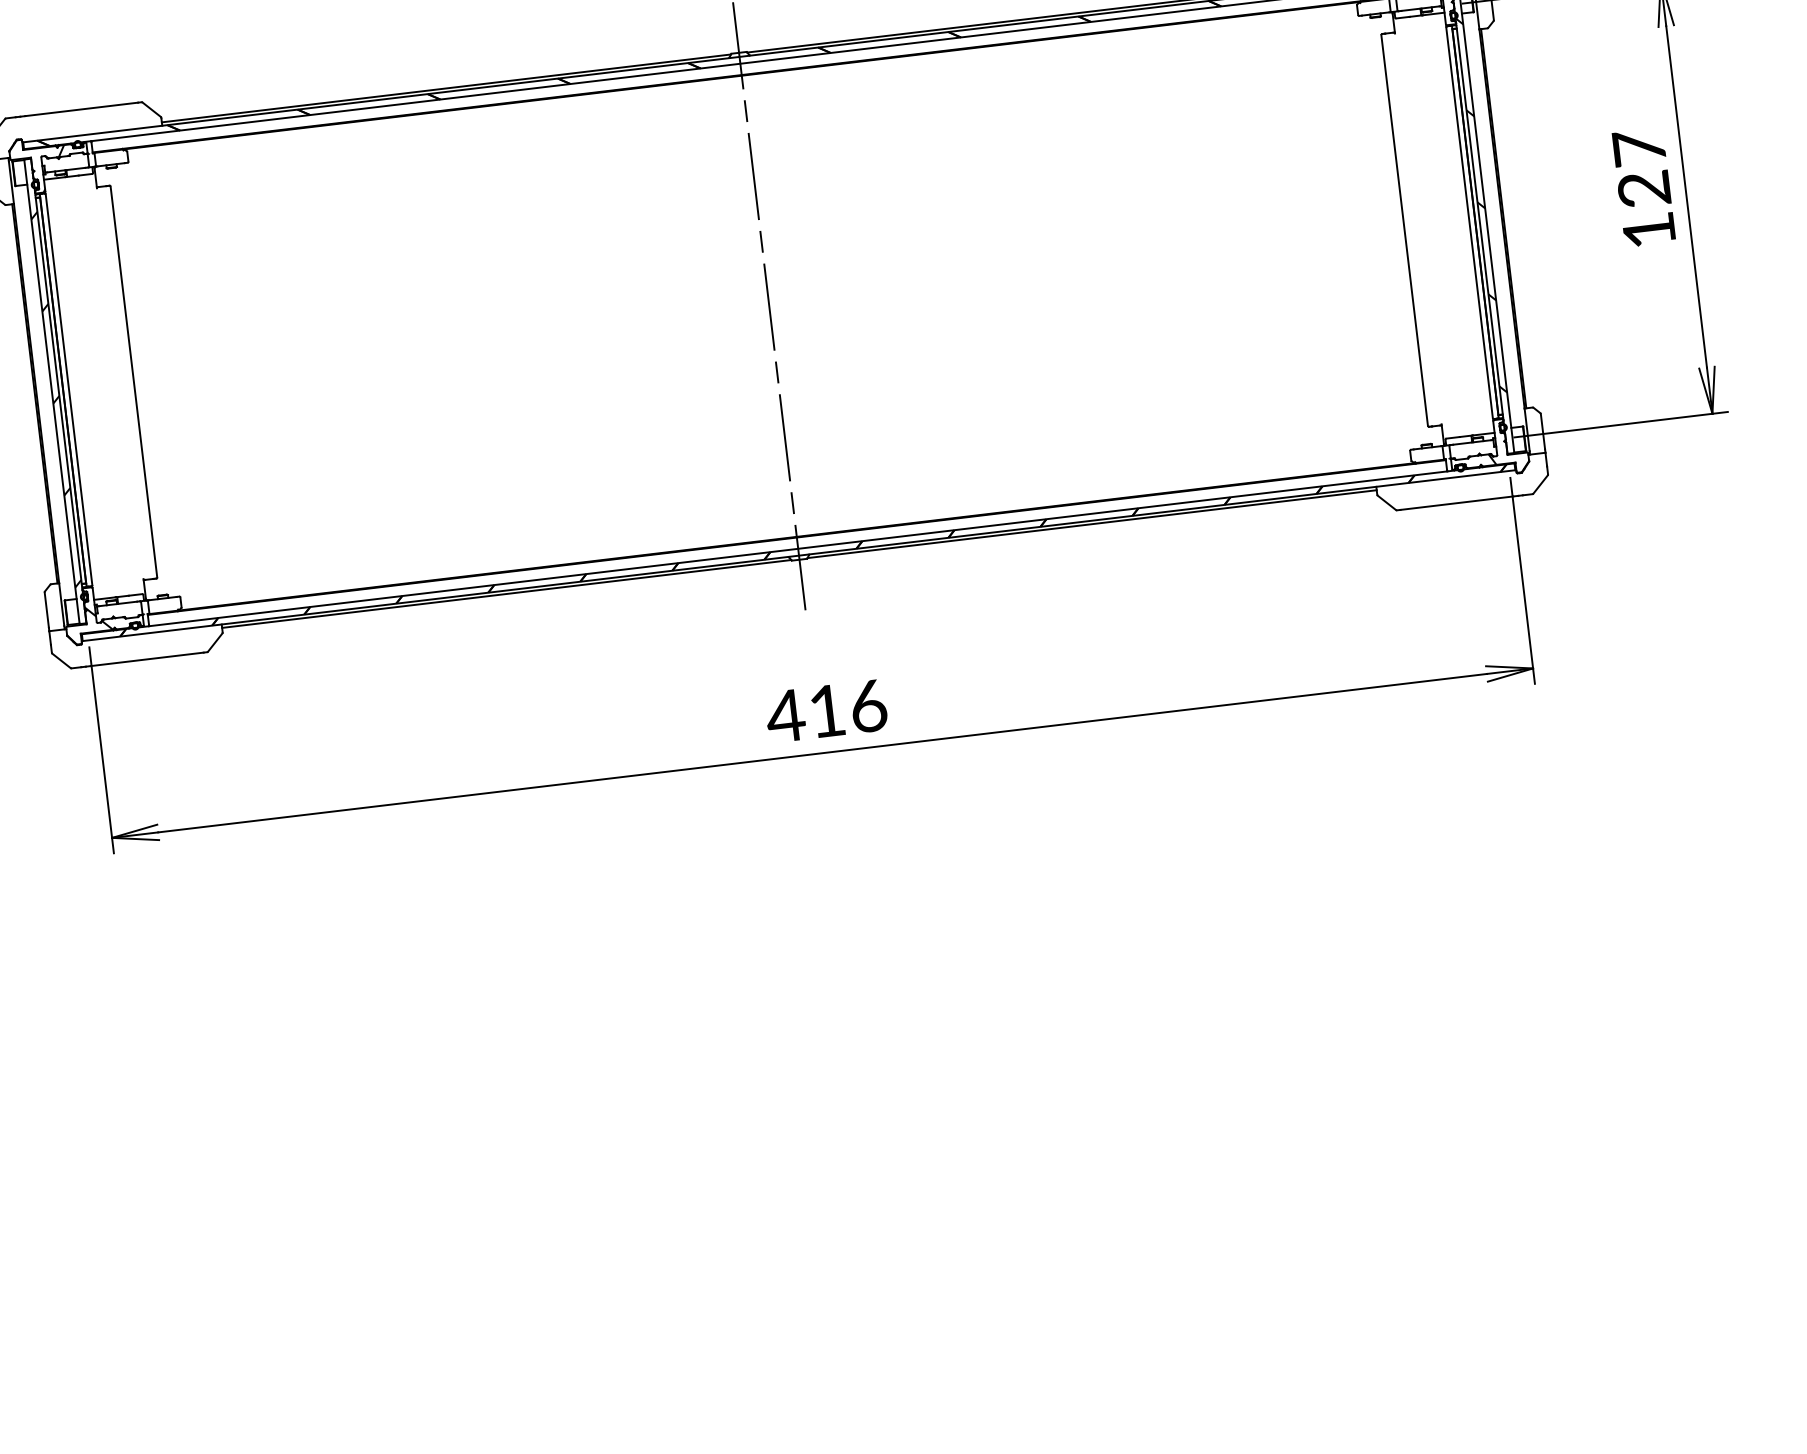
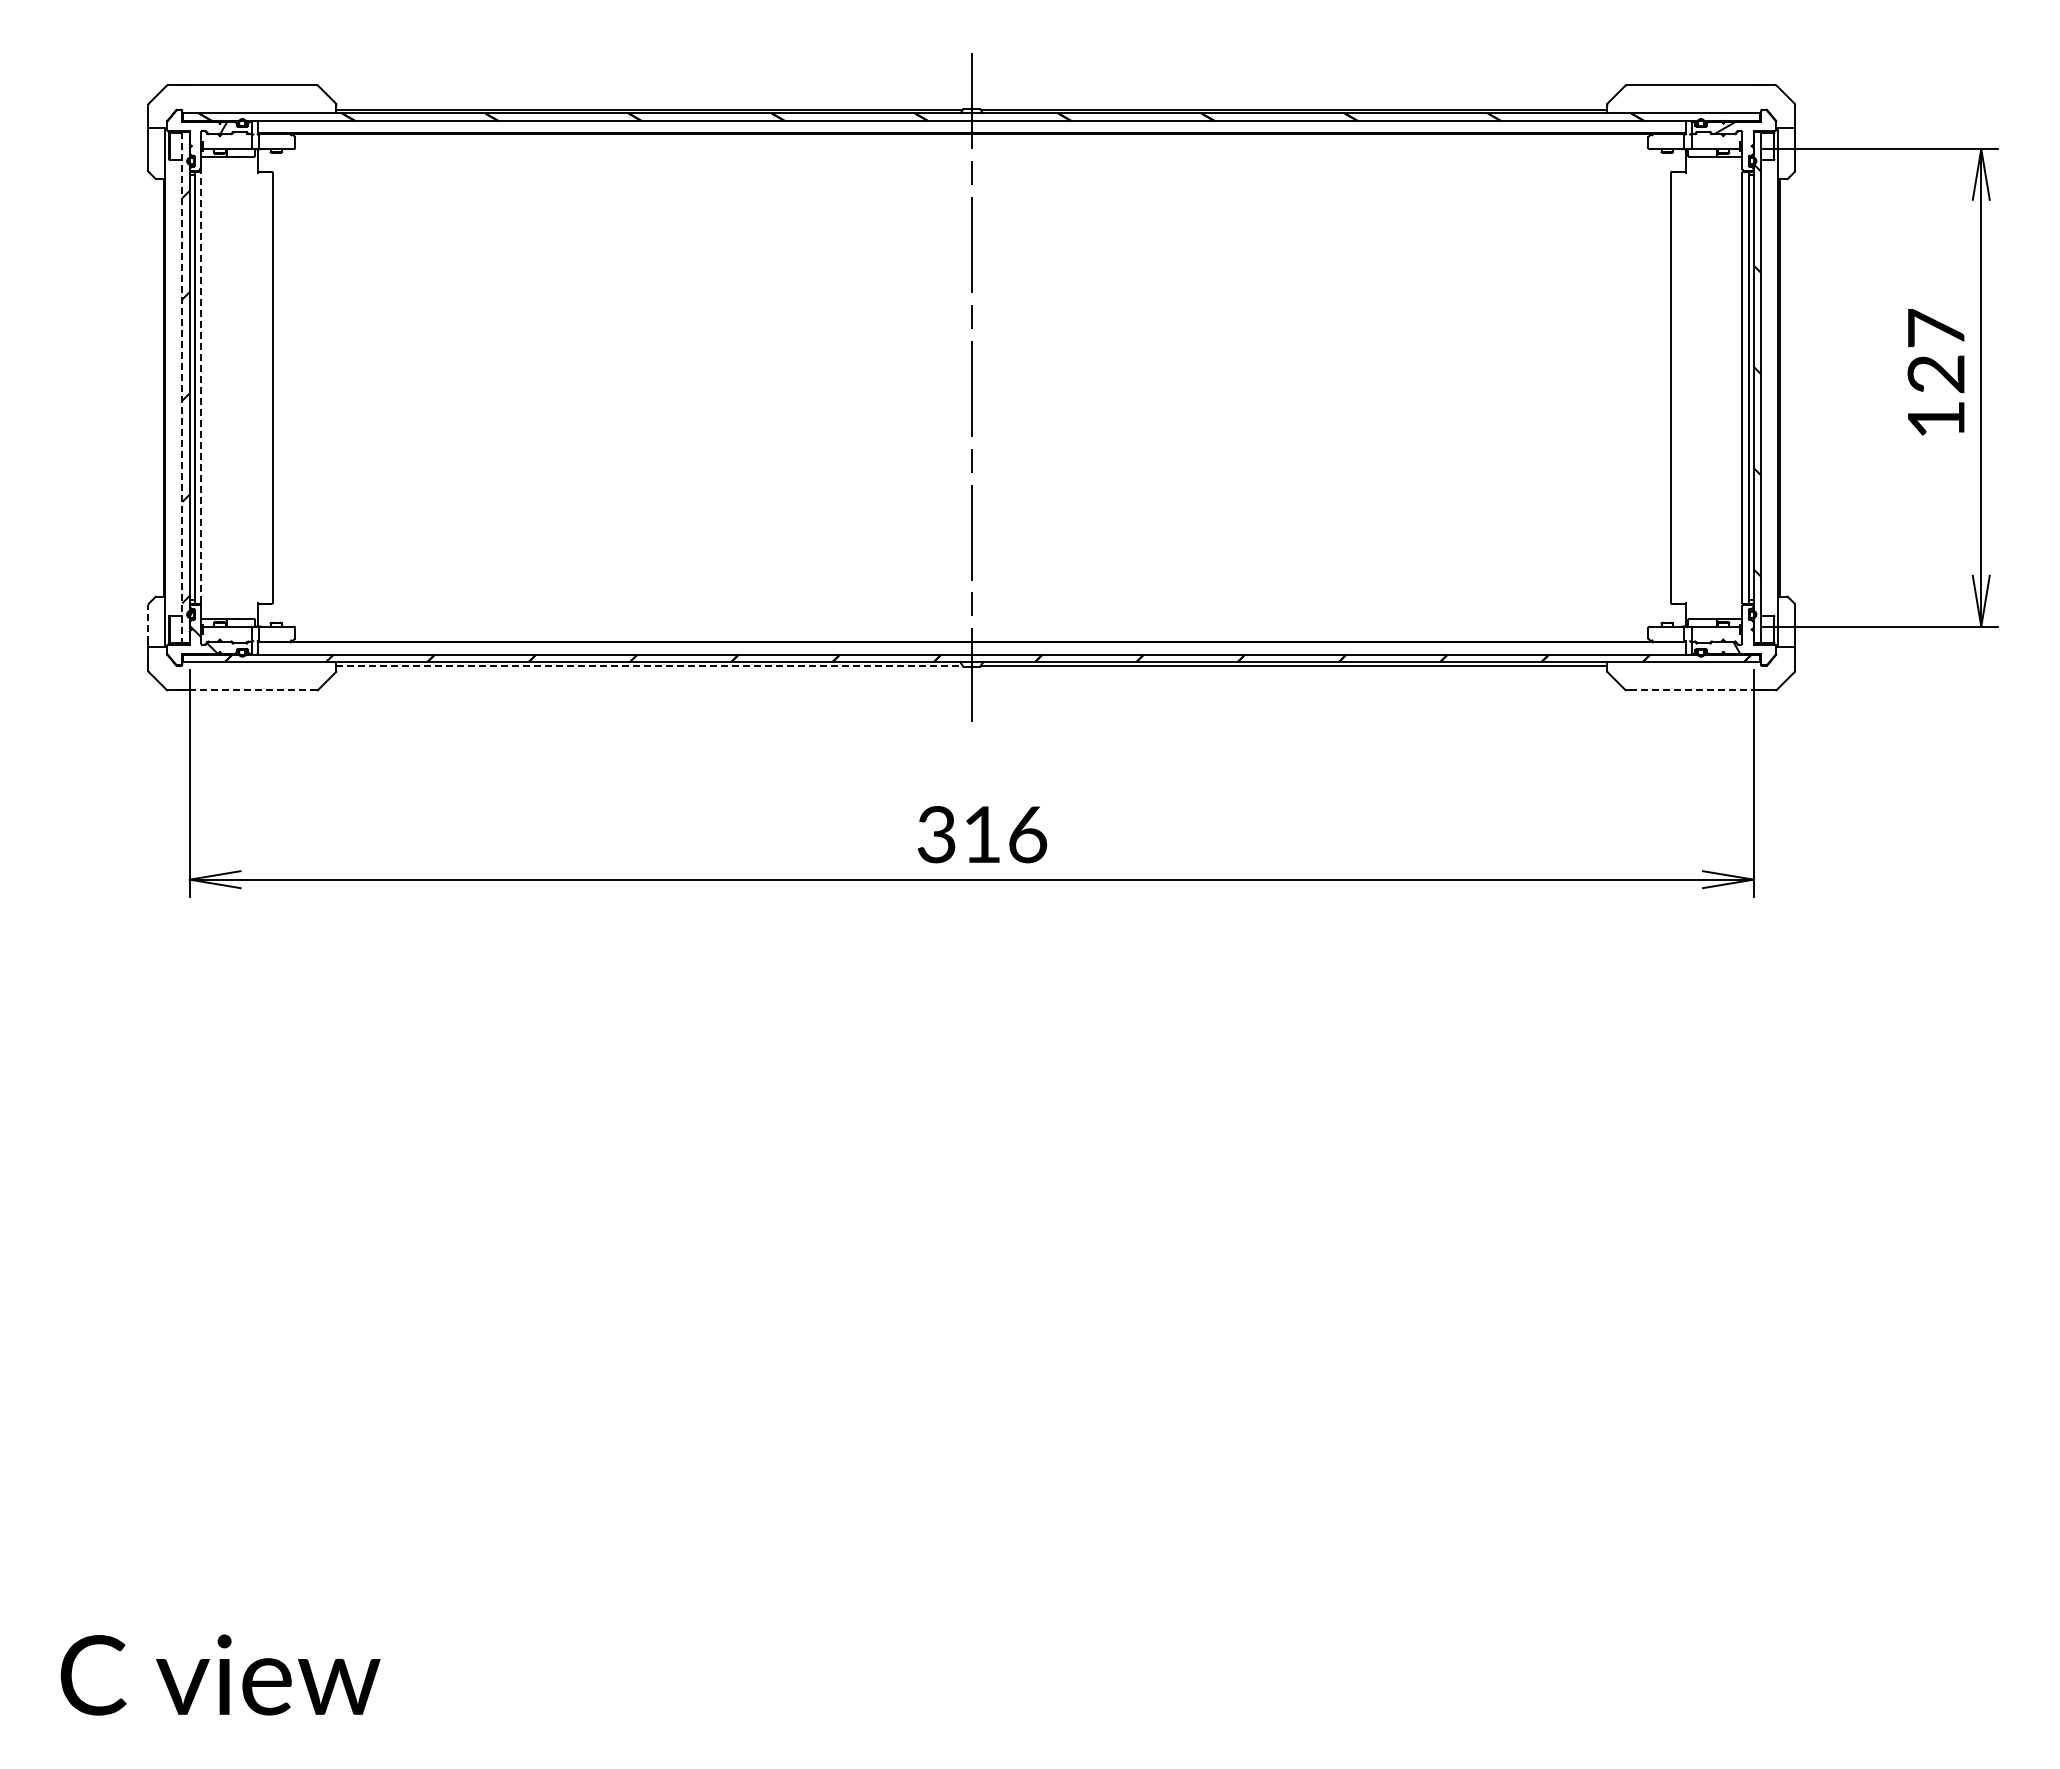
line: (69, 389) -> (201, 387), solid -> dashed
line: (52, 391) -> (182, 387), solid -> dashed
line: (1456, 503) -> (1692, 690), solid -> dashed
line: (507, 594) -> (650, 666), solid -> dashed
line: (46, 609) -> (148, 623), solid -> dashed
line: (147, 659) -> (251, 690), solid -> dashed
text: (785, 715) -> (936, 834), 416 -> 316

